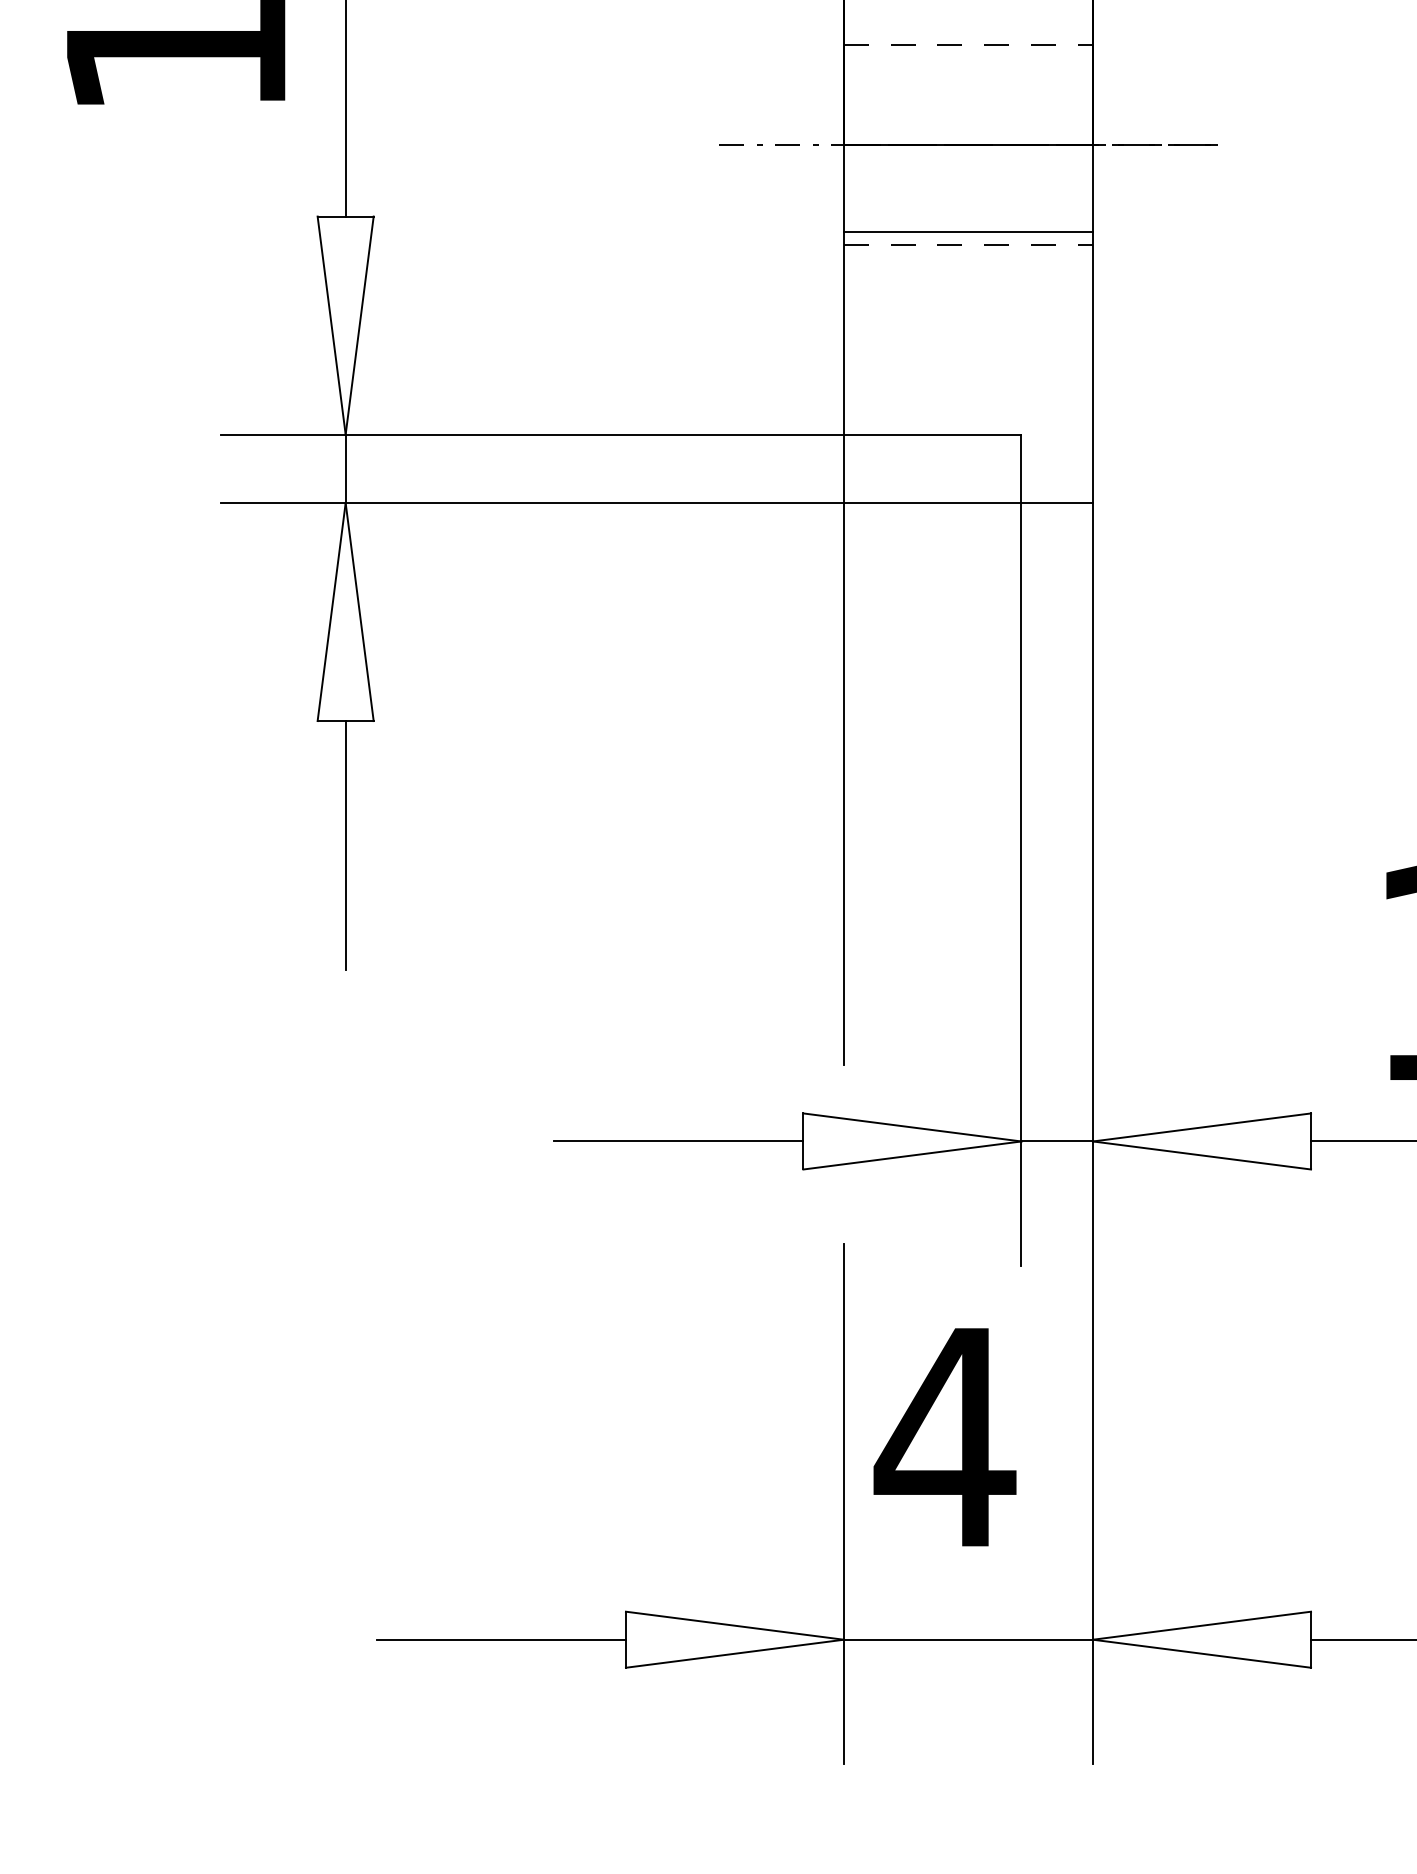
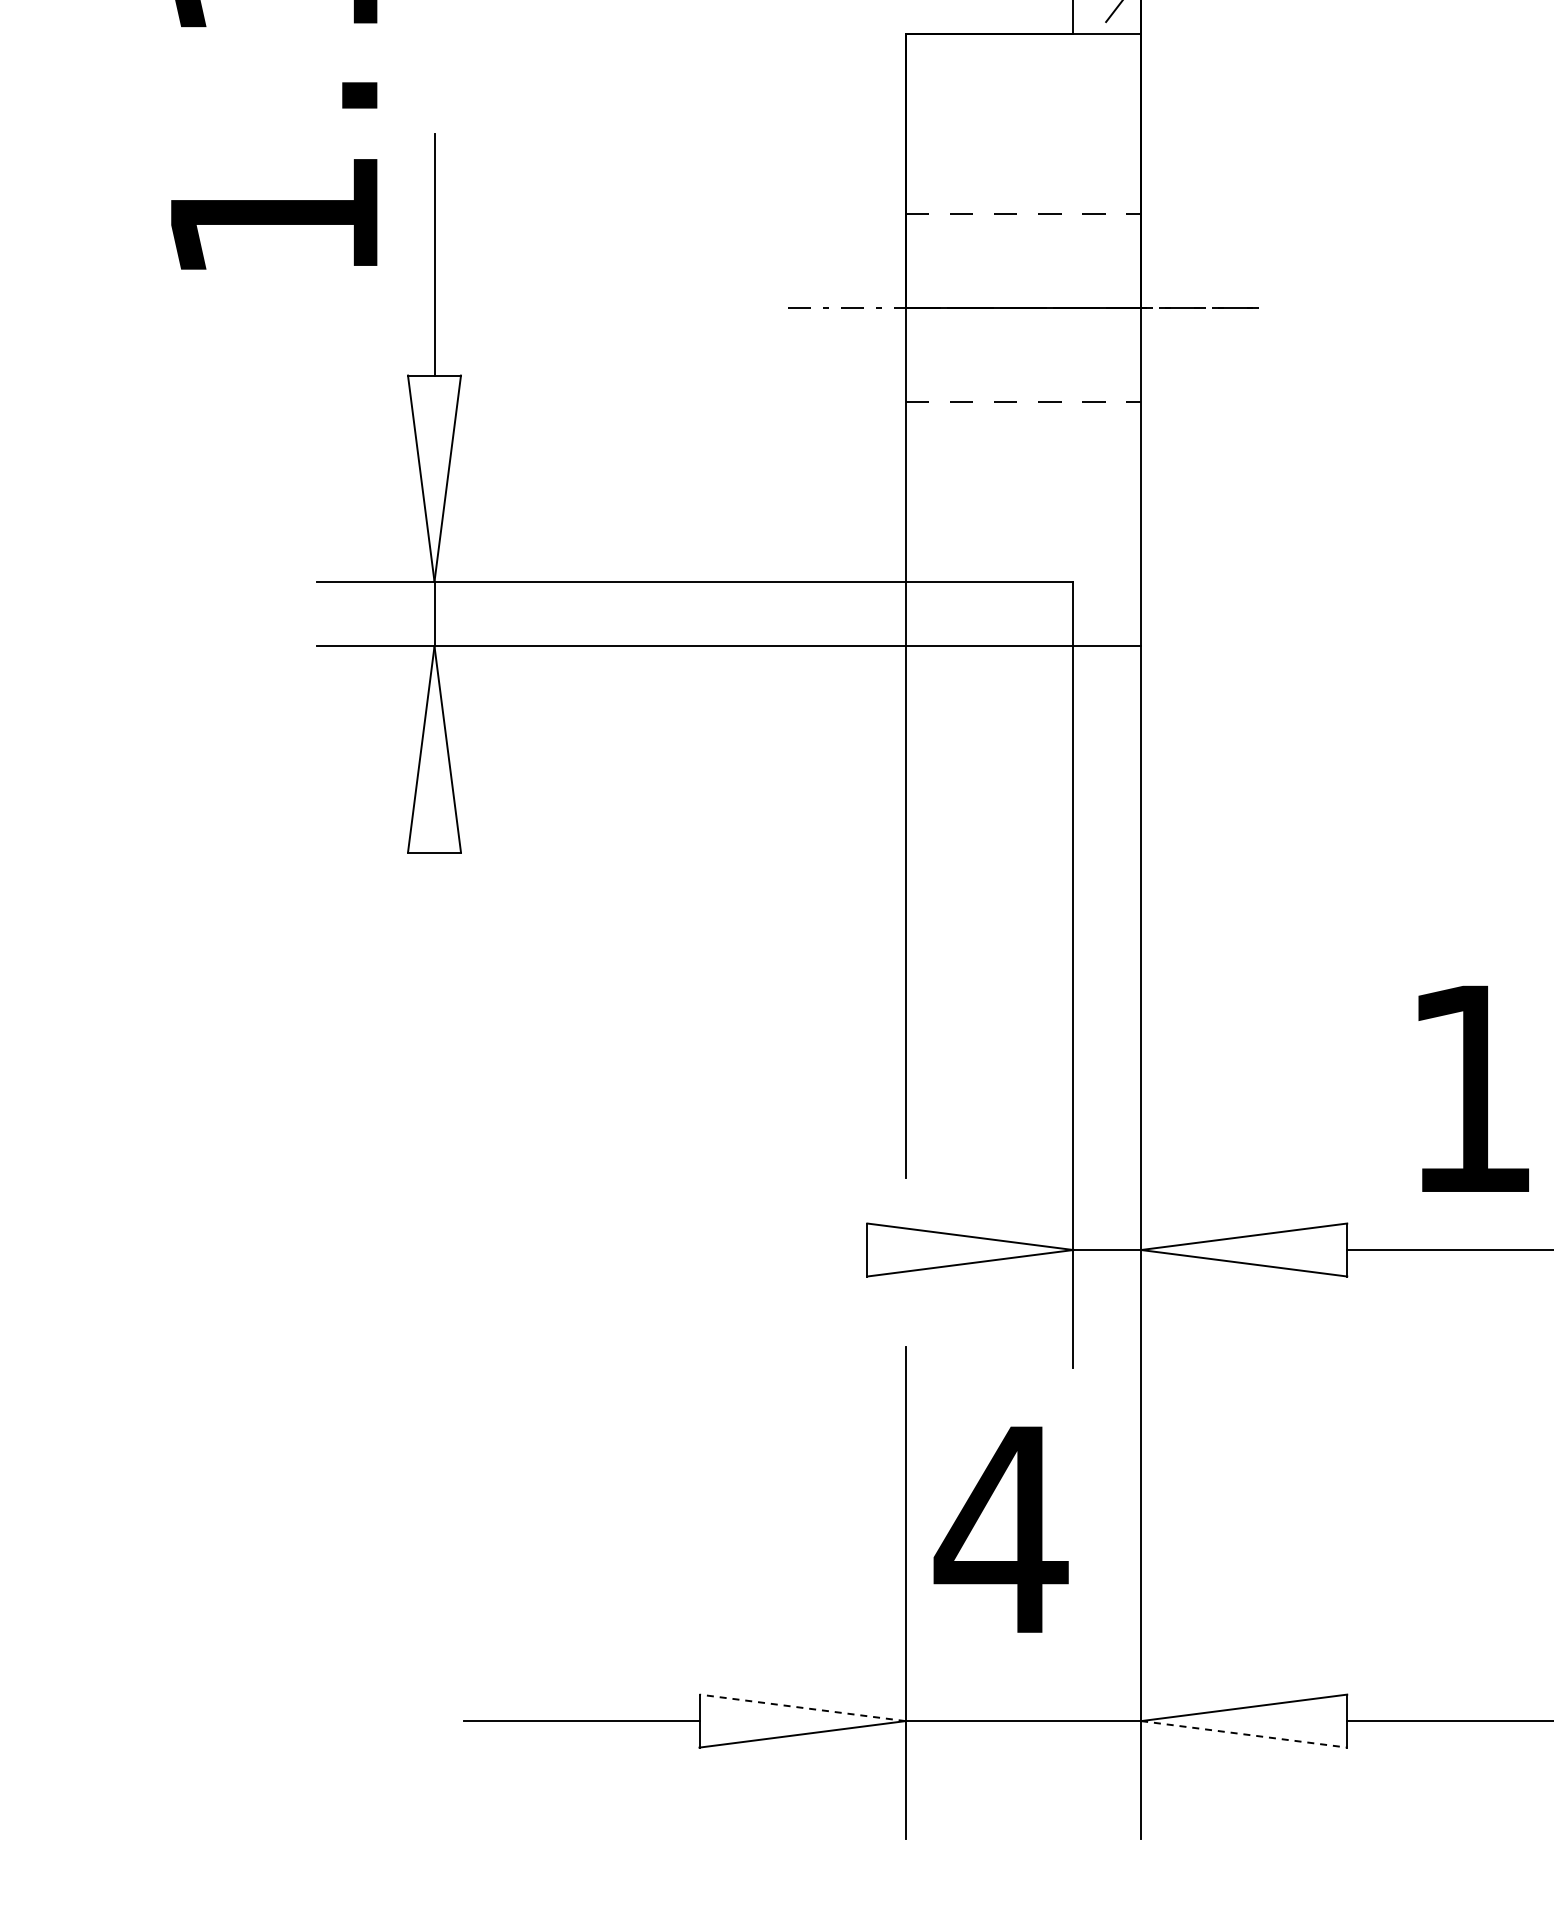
line: (968, 232) -> (1023, 390), removed
line: (345, 845) -> (434, 970), removed
line: (678, 1141) -> (749, 1250), removed
line: (734, 1625) -> (802, 1707), solid -> dashed
line: (1202, 1653) -> (1244, 1734), solid -> dashed

